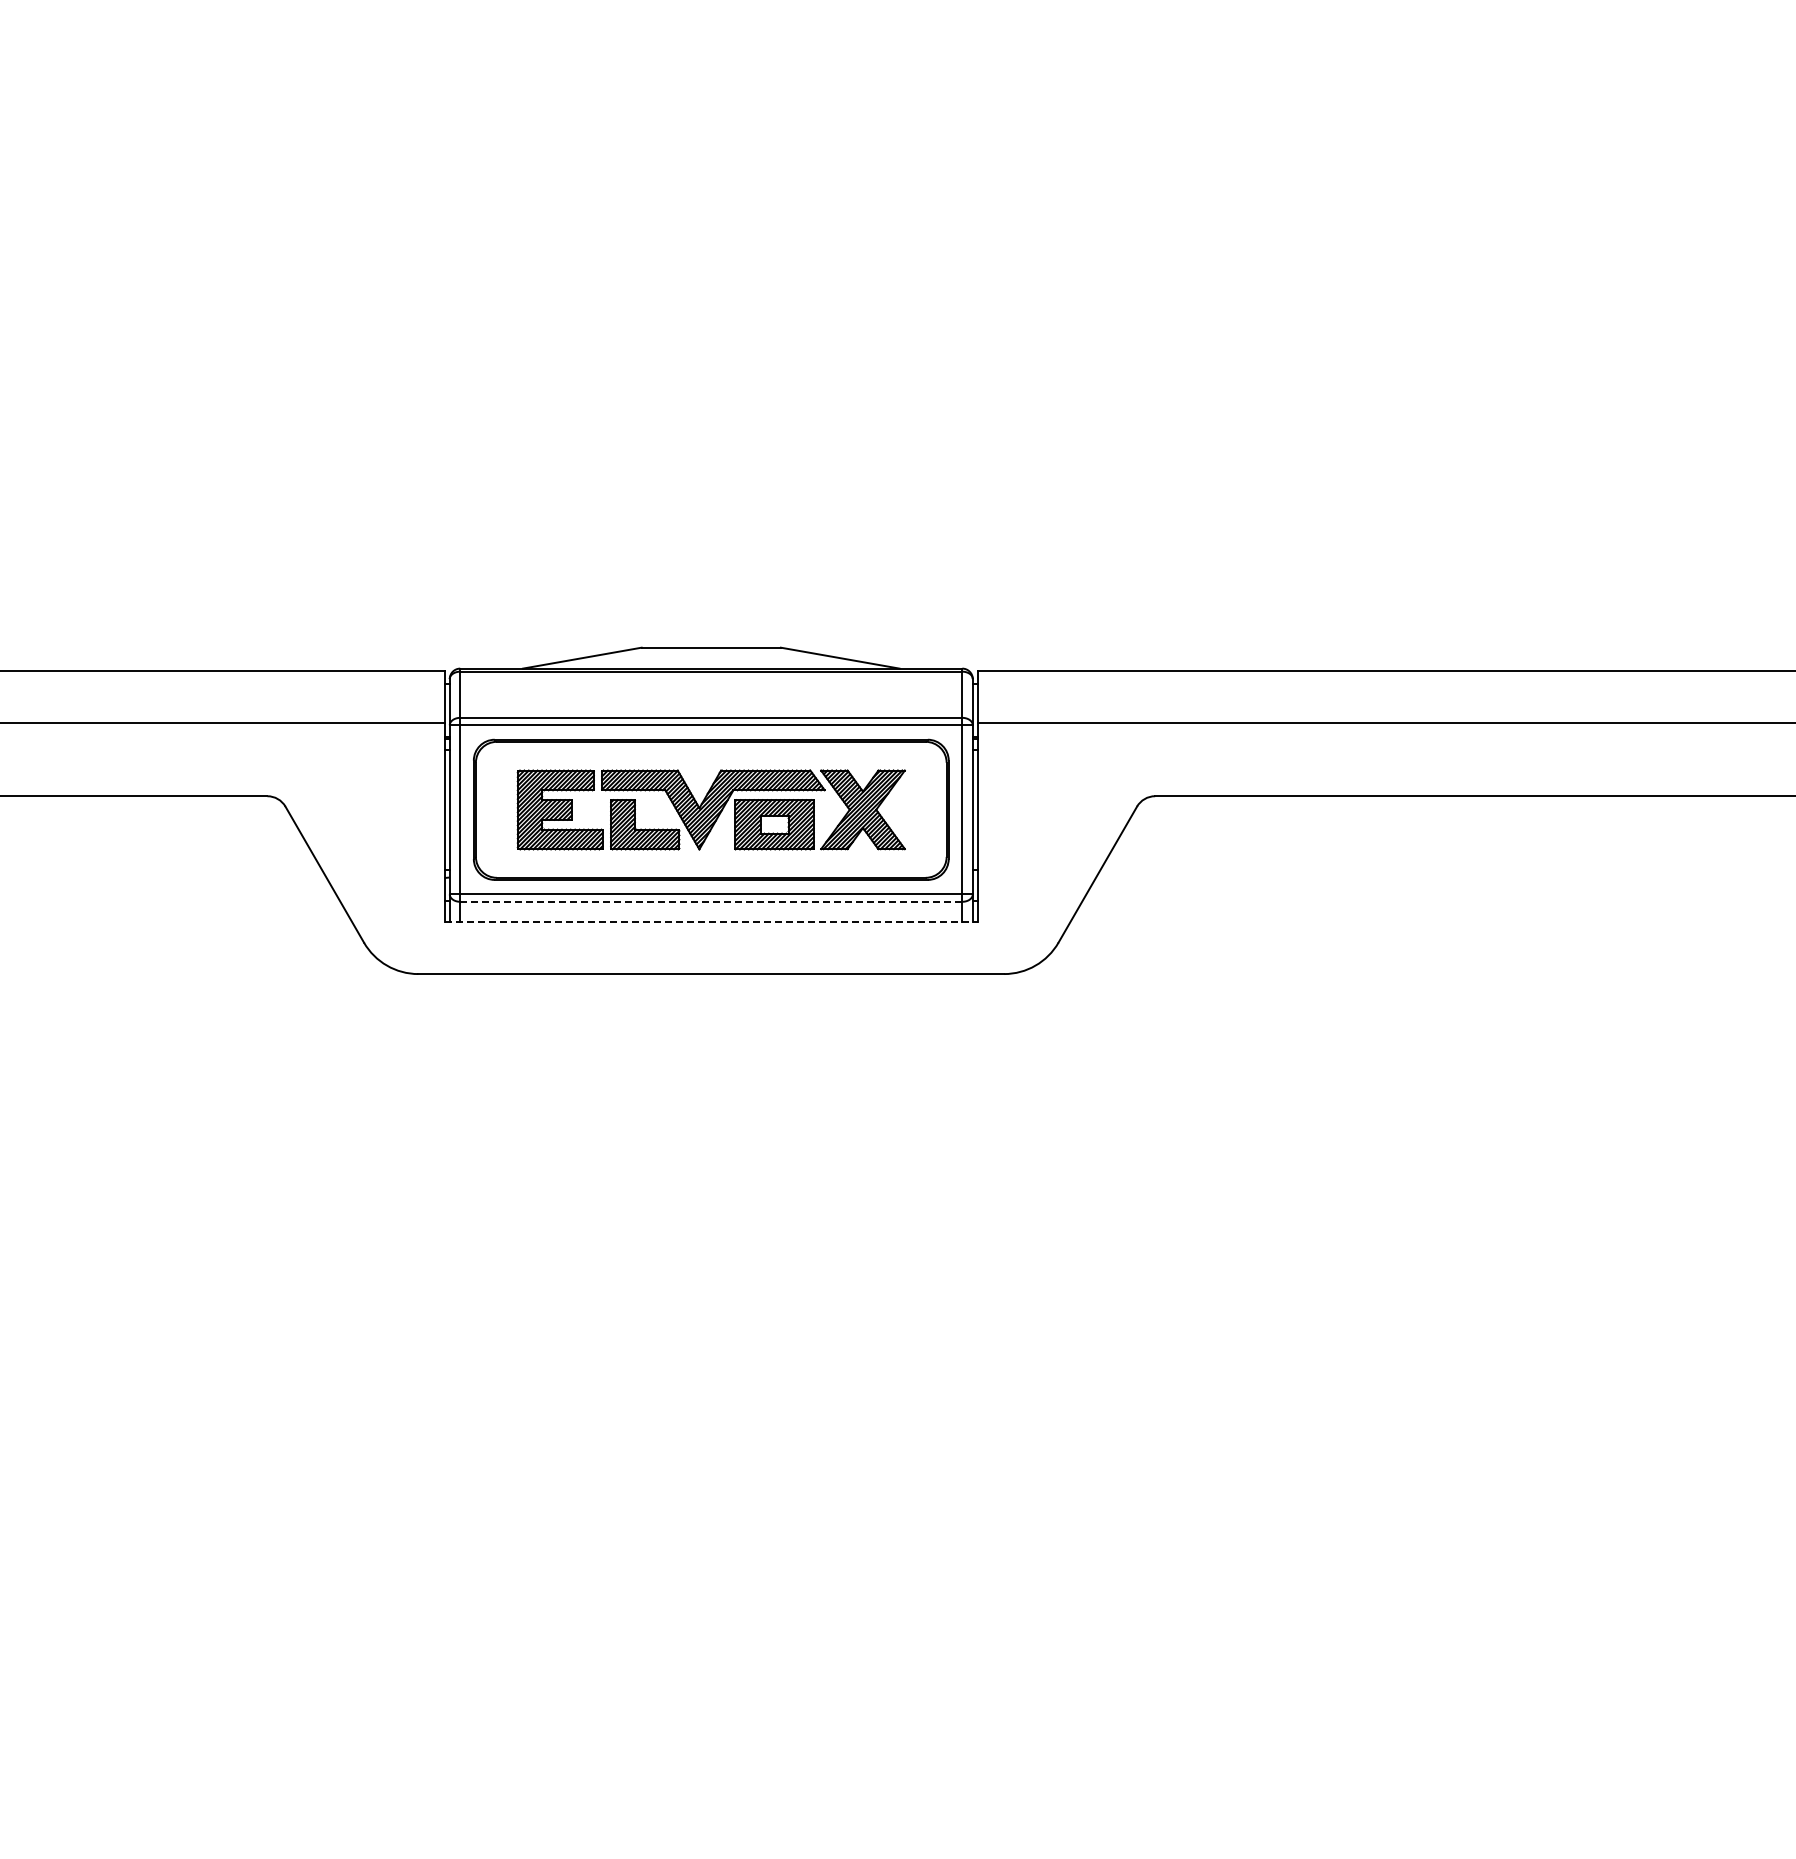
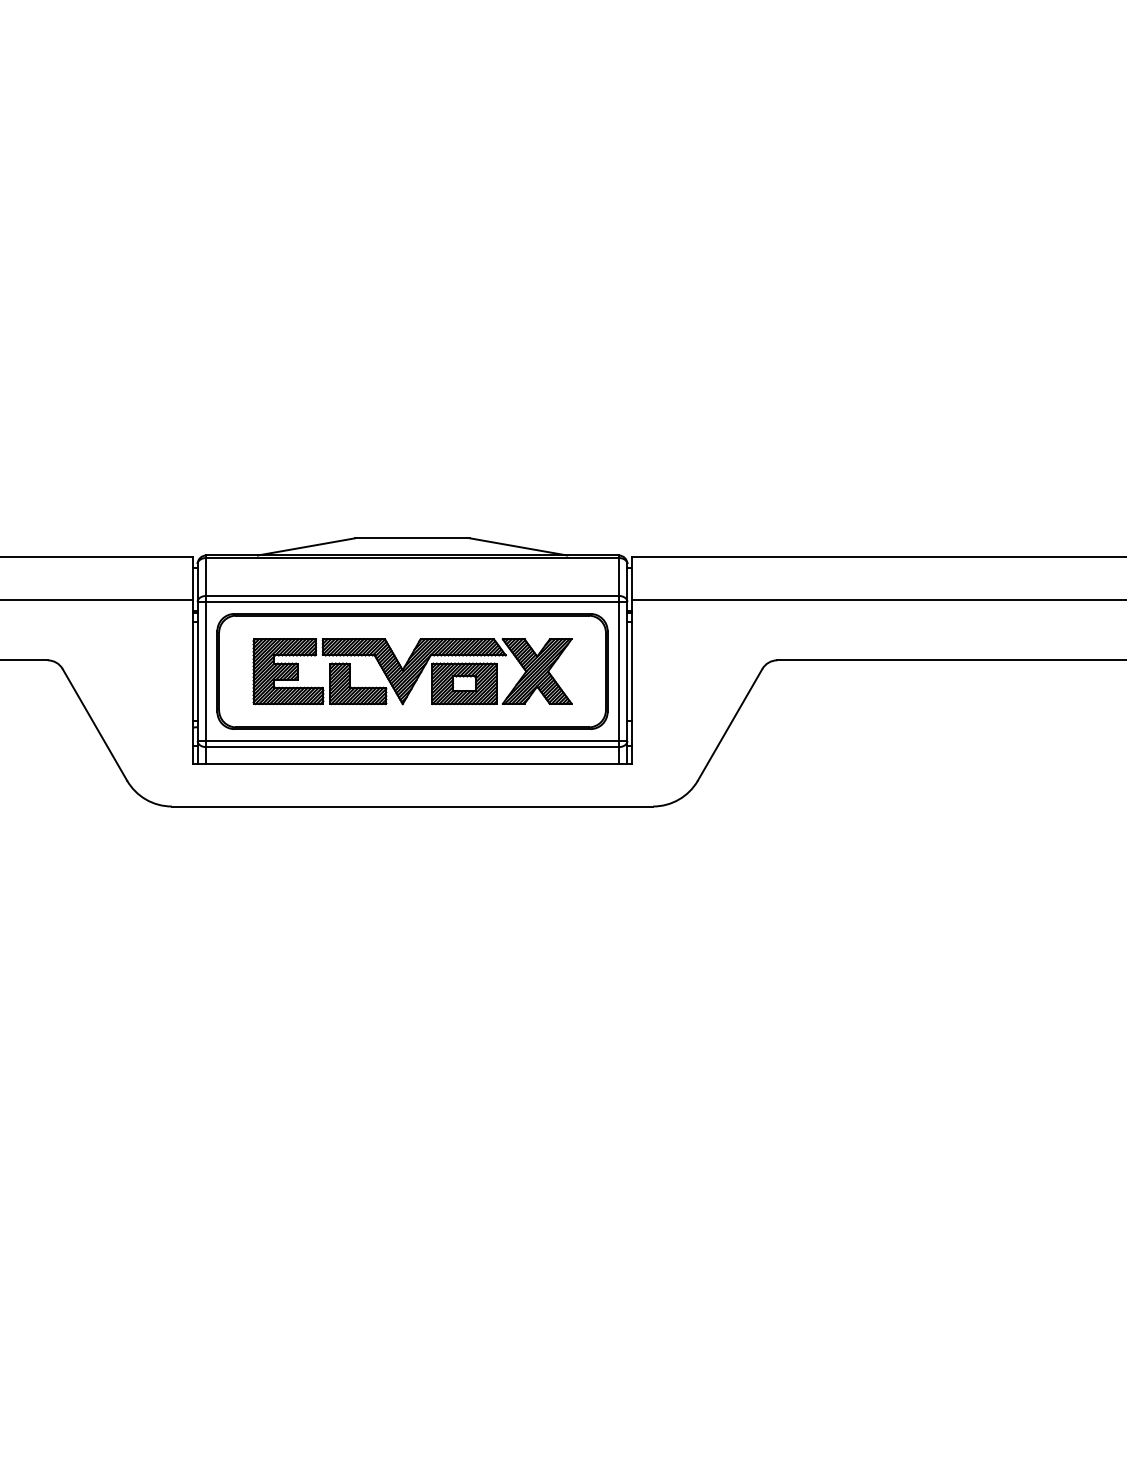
line: (711, 901) -> (412, 746), dashed -> solid
line: (711, 921) -> (412, 763), dashed -> solid

